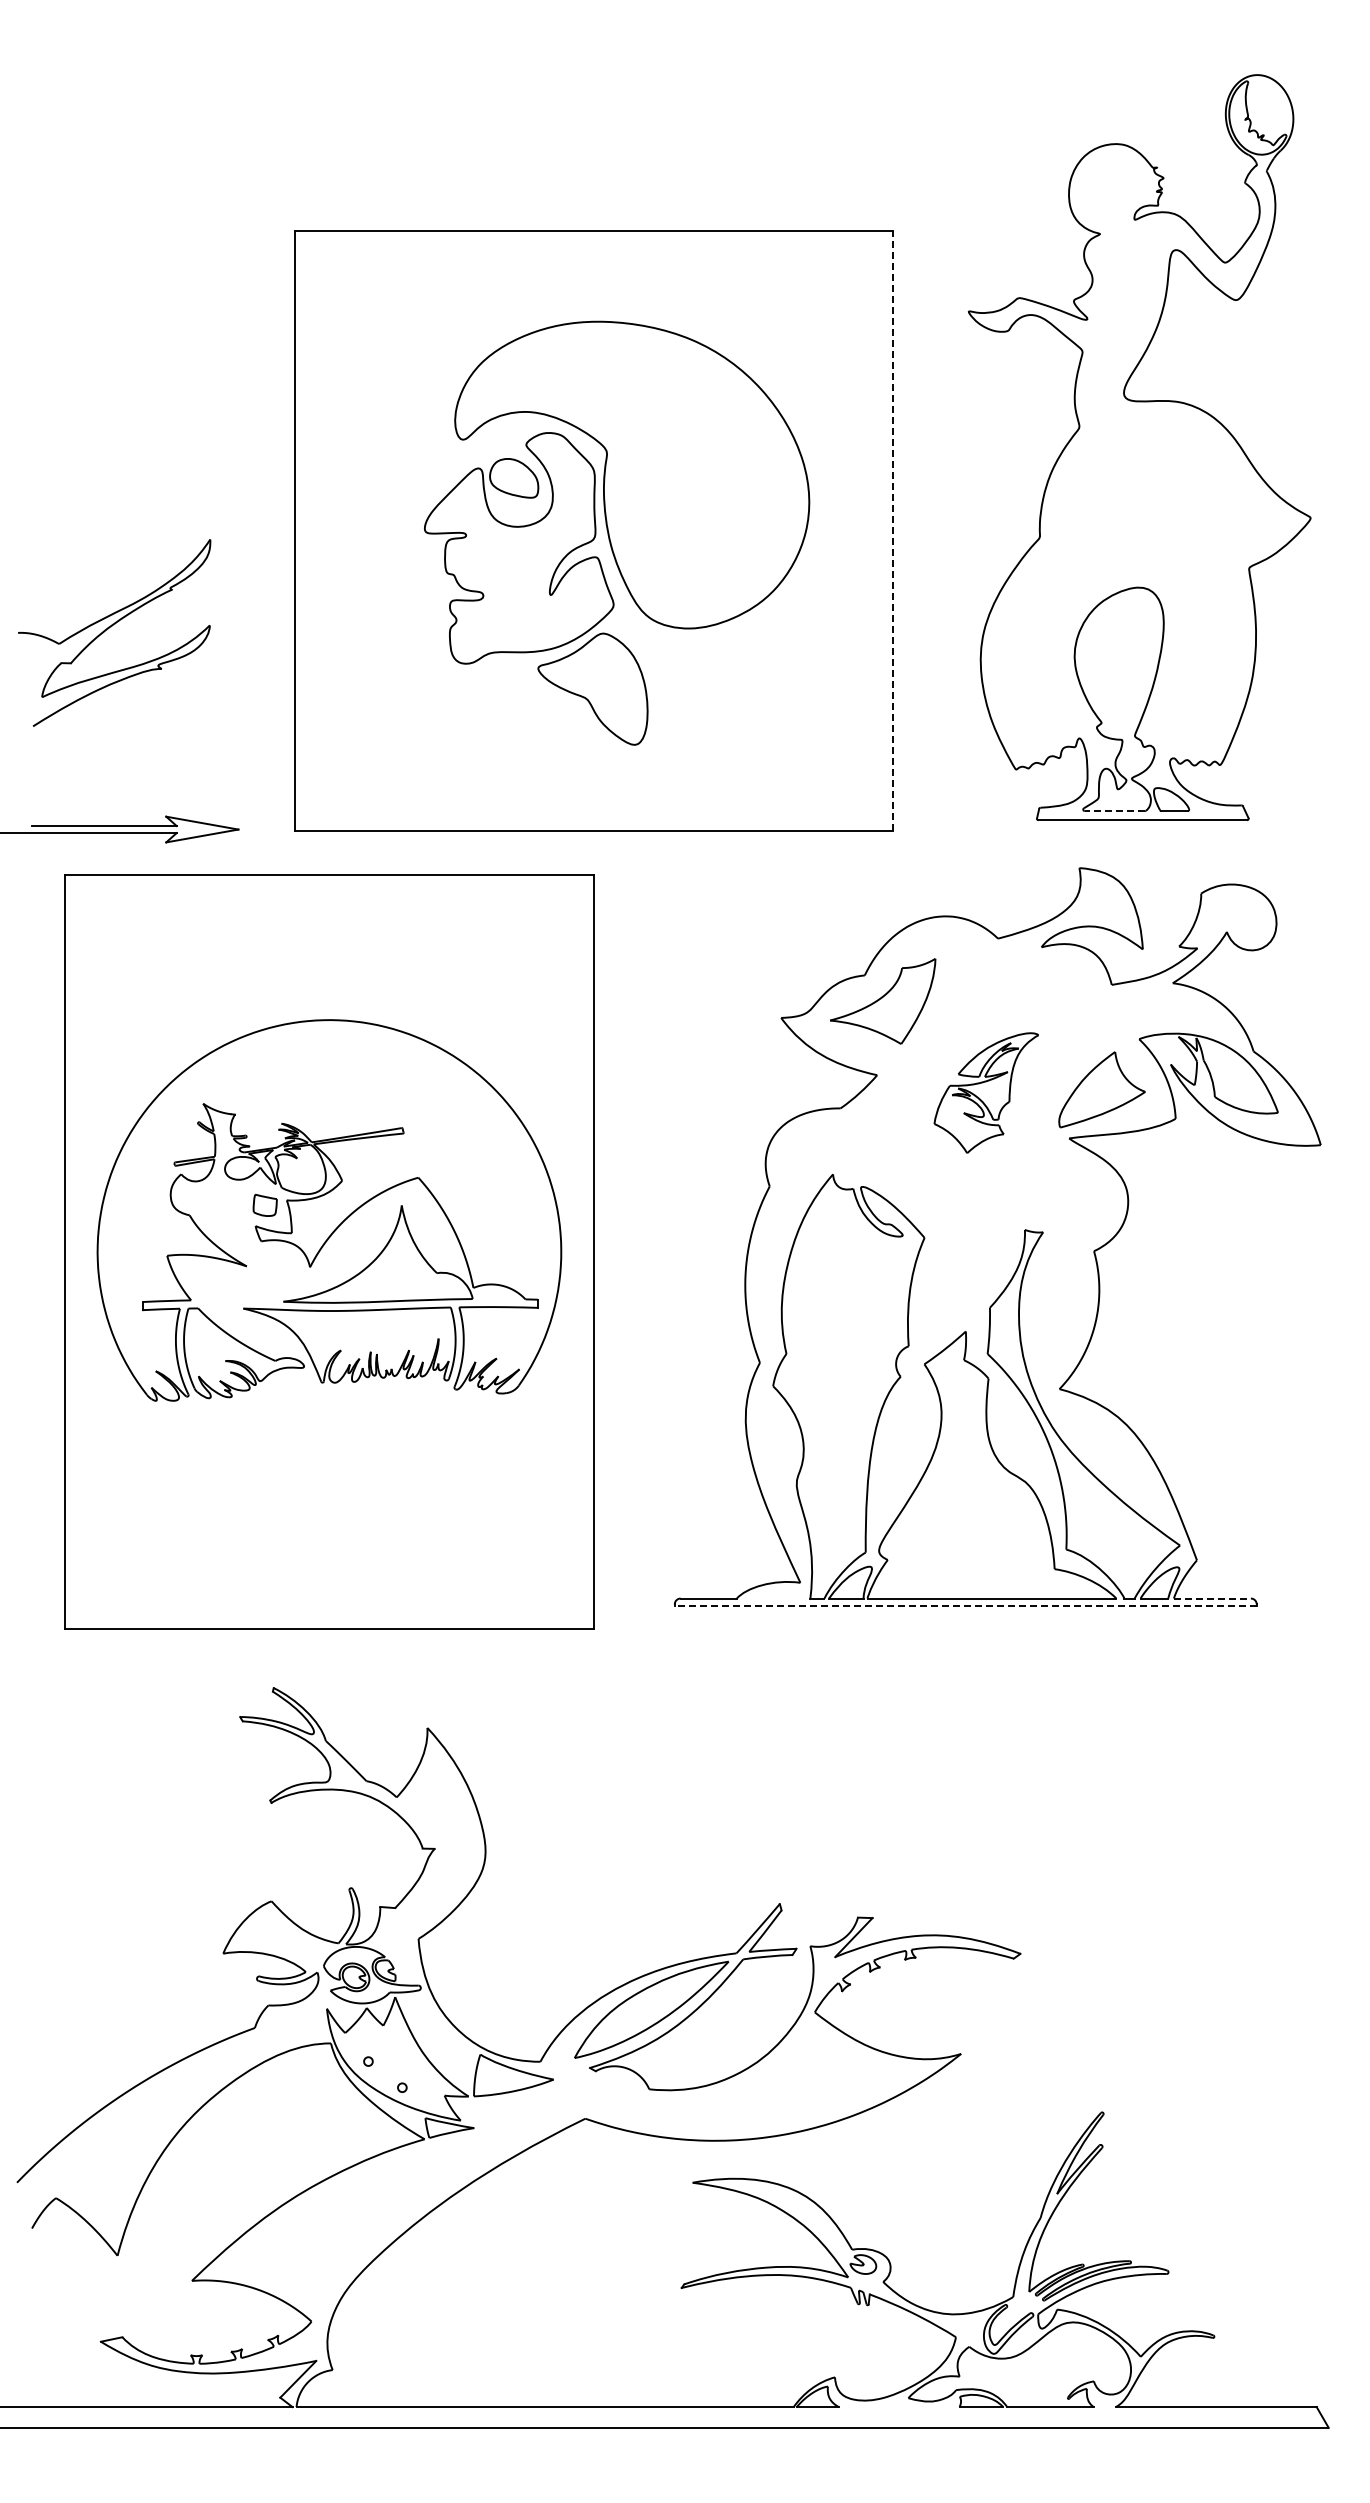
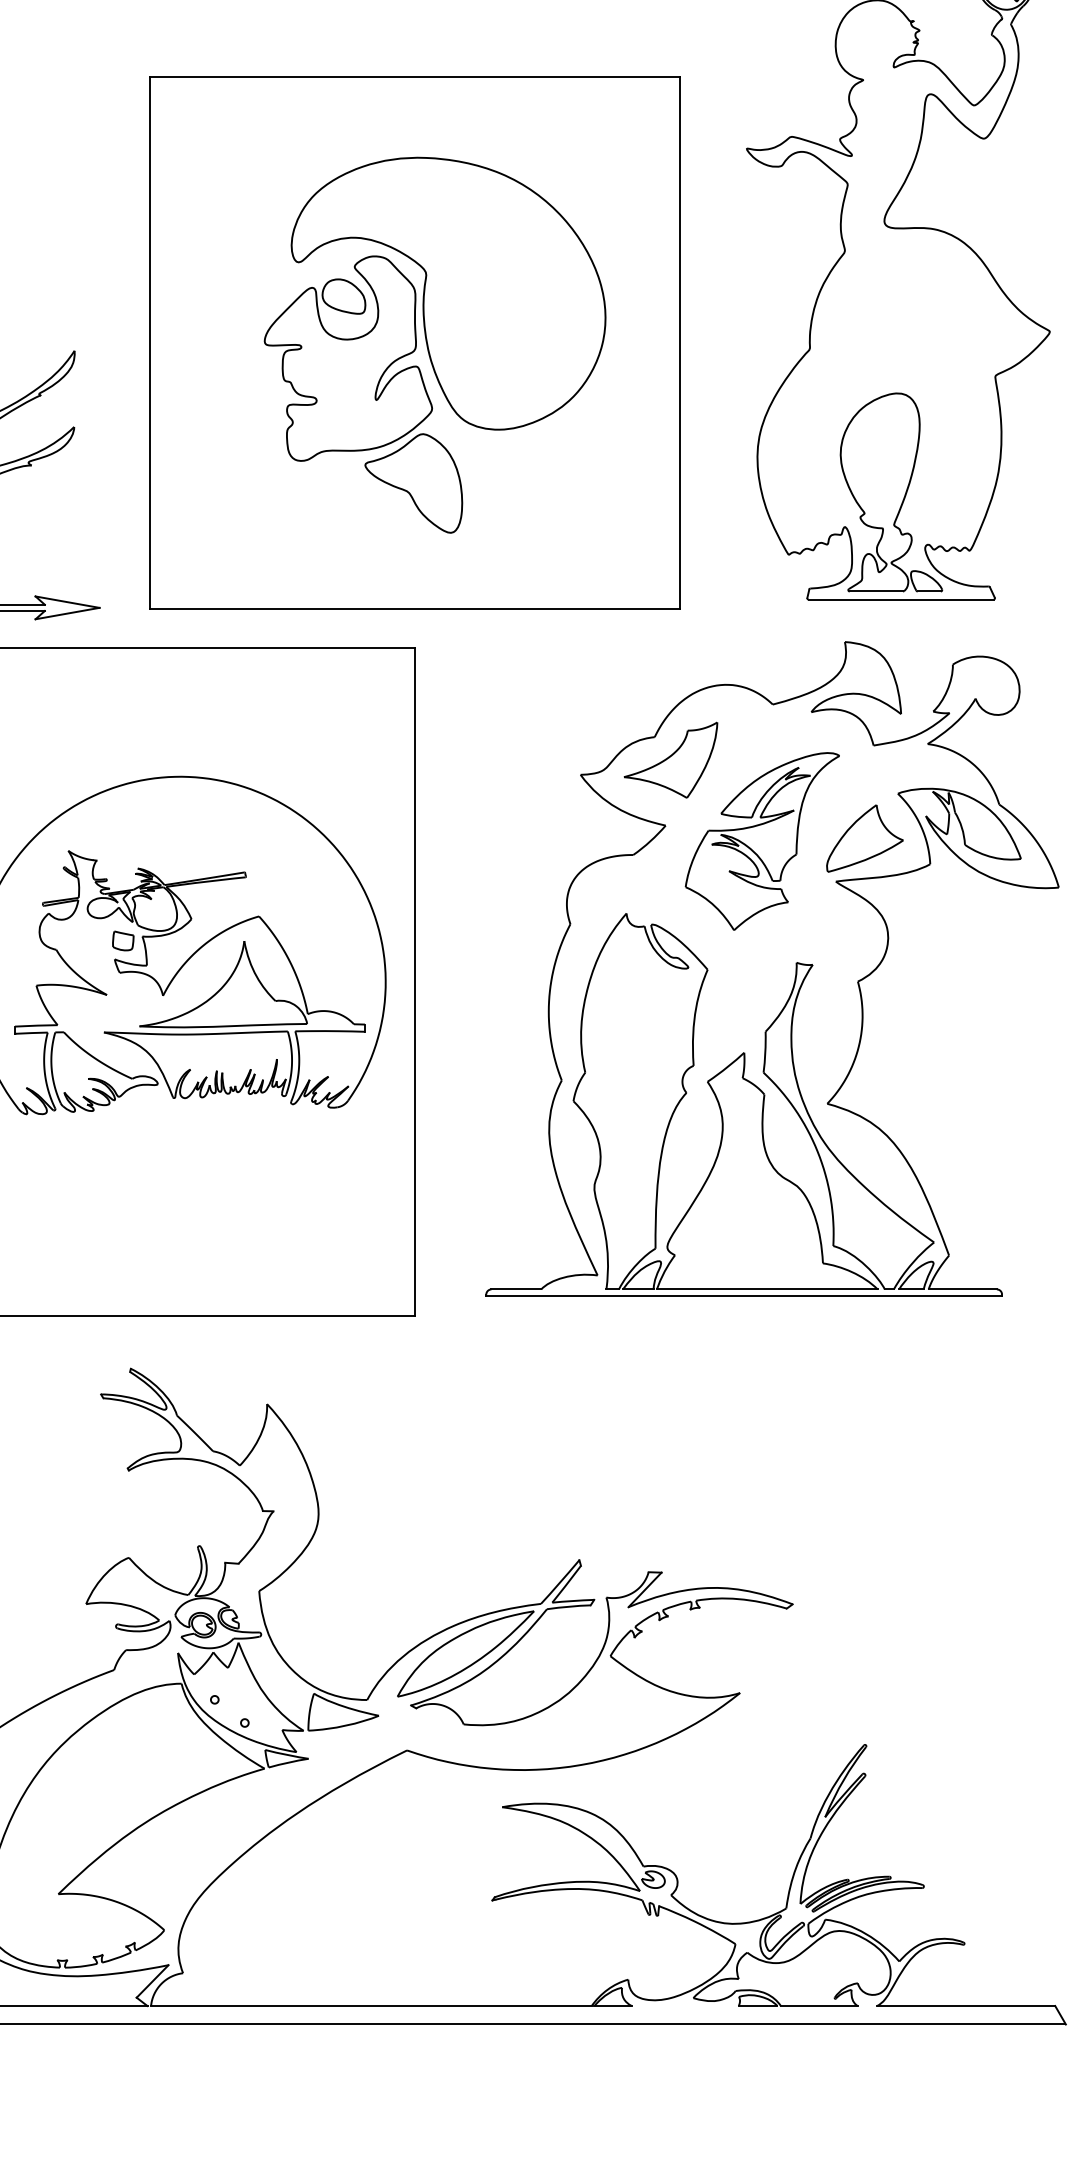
line: (892, 530) -> (679, 342), dashed -> solid
line: (1114, 811) -> (876, 591), dashed -> solid
part: (986, 1092) -> (762, 840), size x1.67
line: (1212, 1598) -> (962, 1289), dashed -> solid
line: (965, 1606) -> (743, 1296), dashed -> solid

